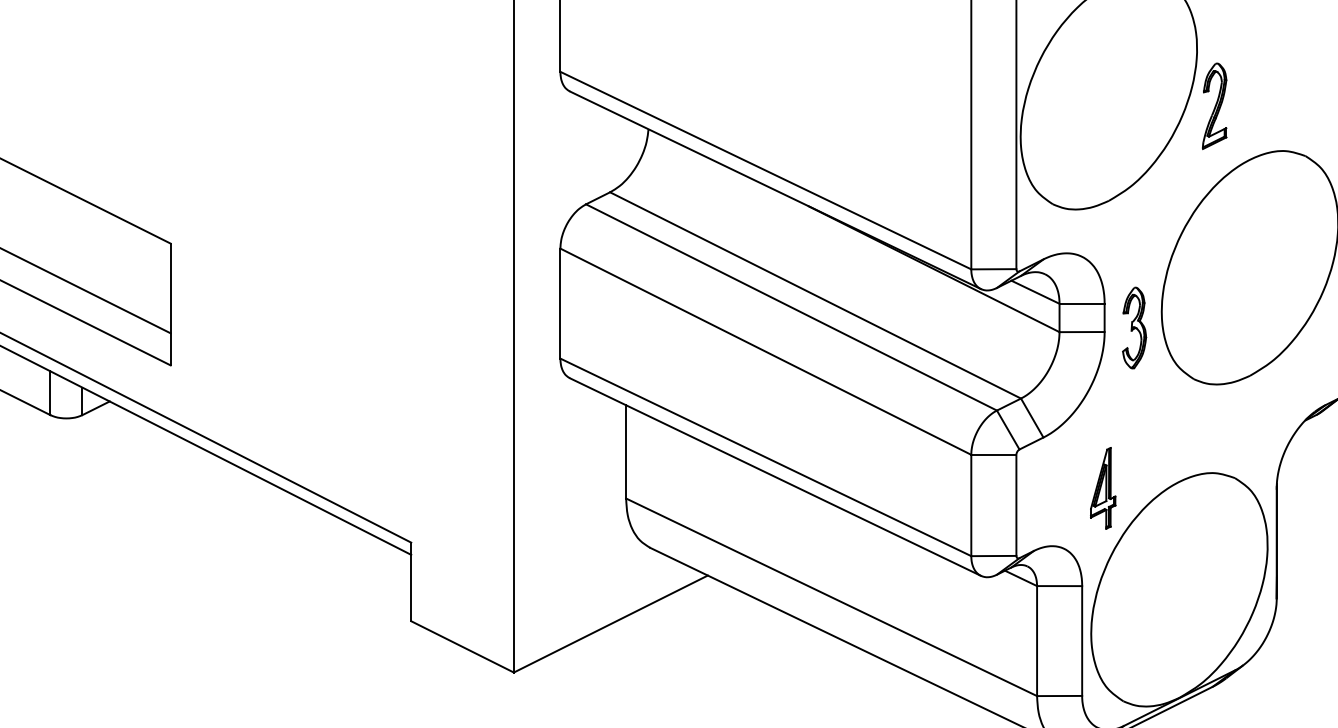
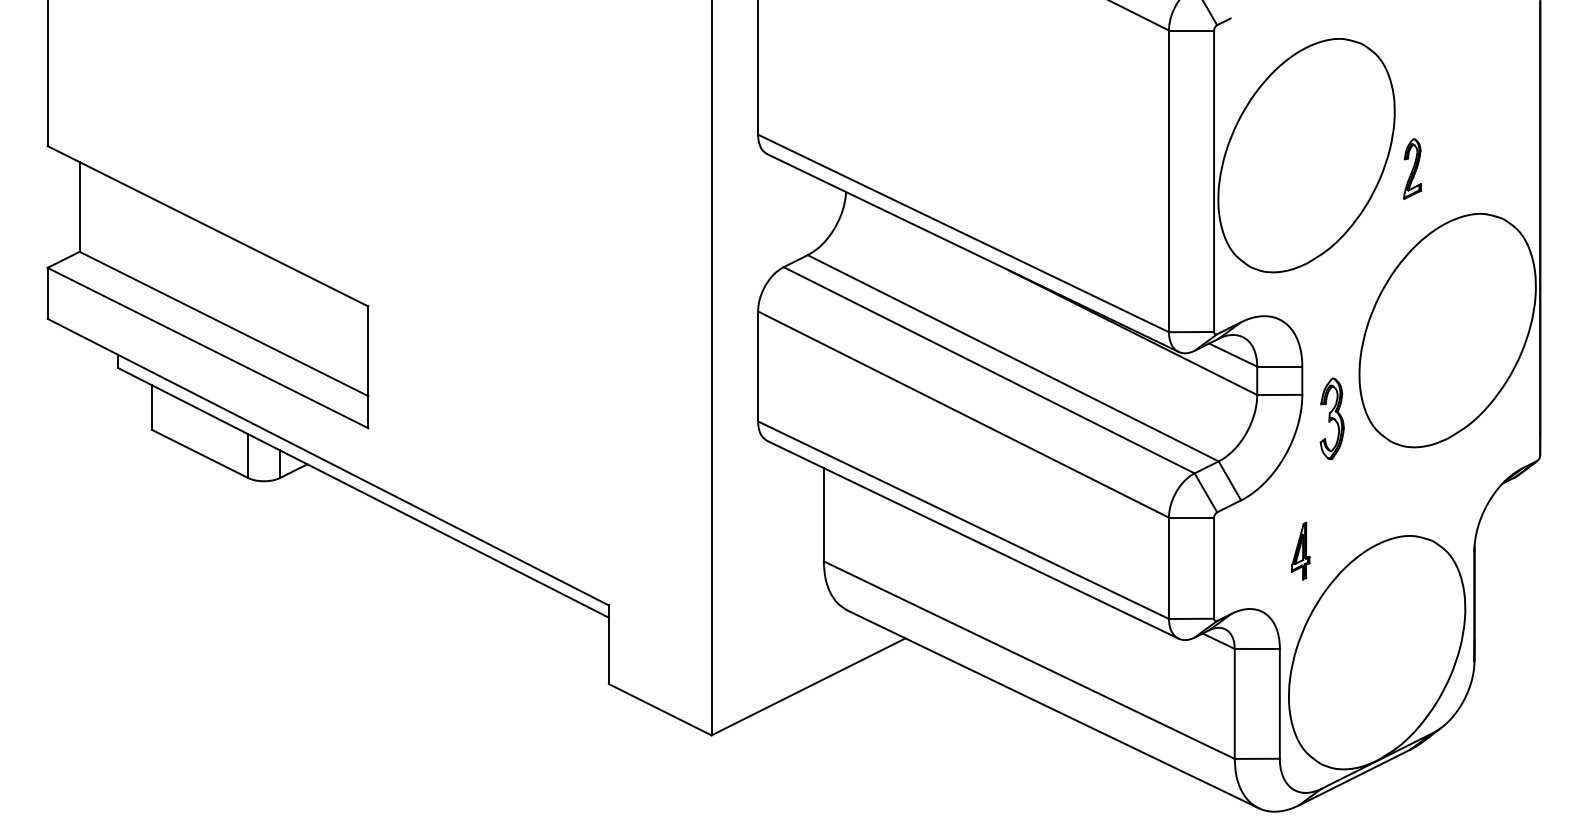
part: (1214, 105) -> (1412, 168), size x0.7
part: (1133, 327) -> (1331, 418), moved
part: (1102, 487) -> (1300, 550), size x0.7

